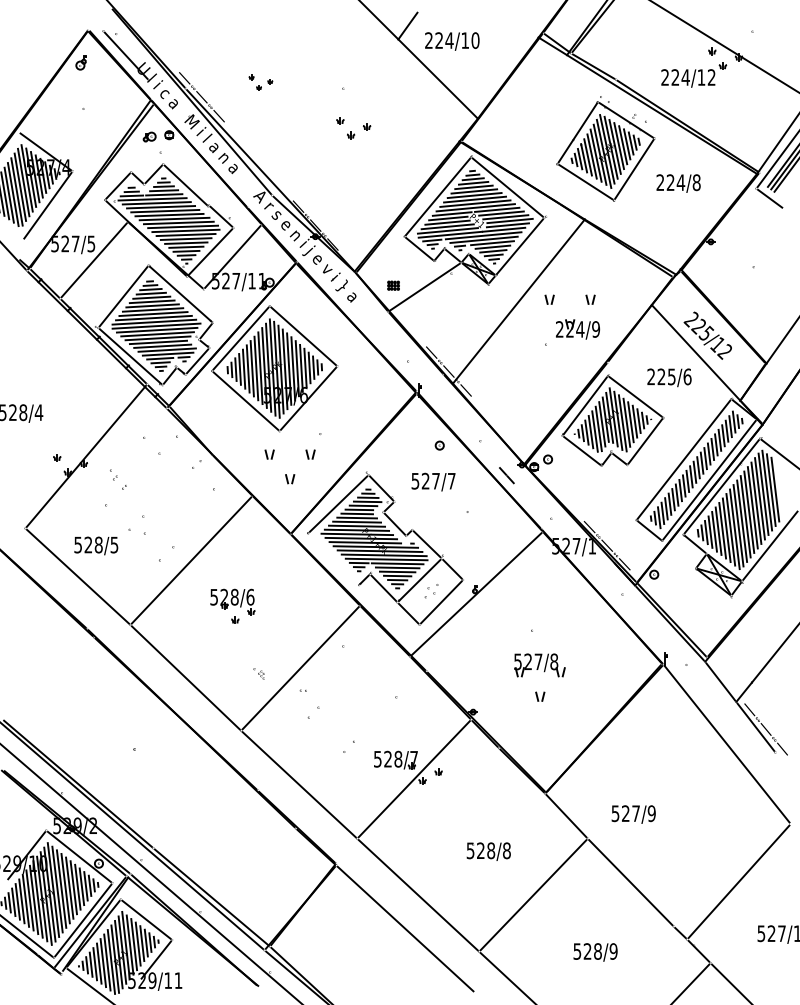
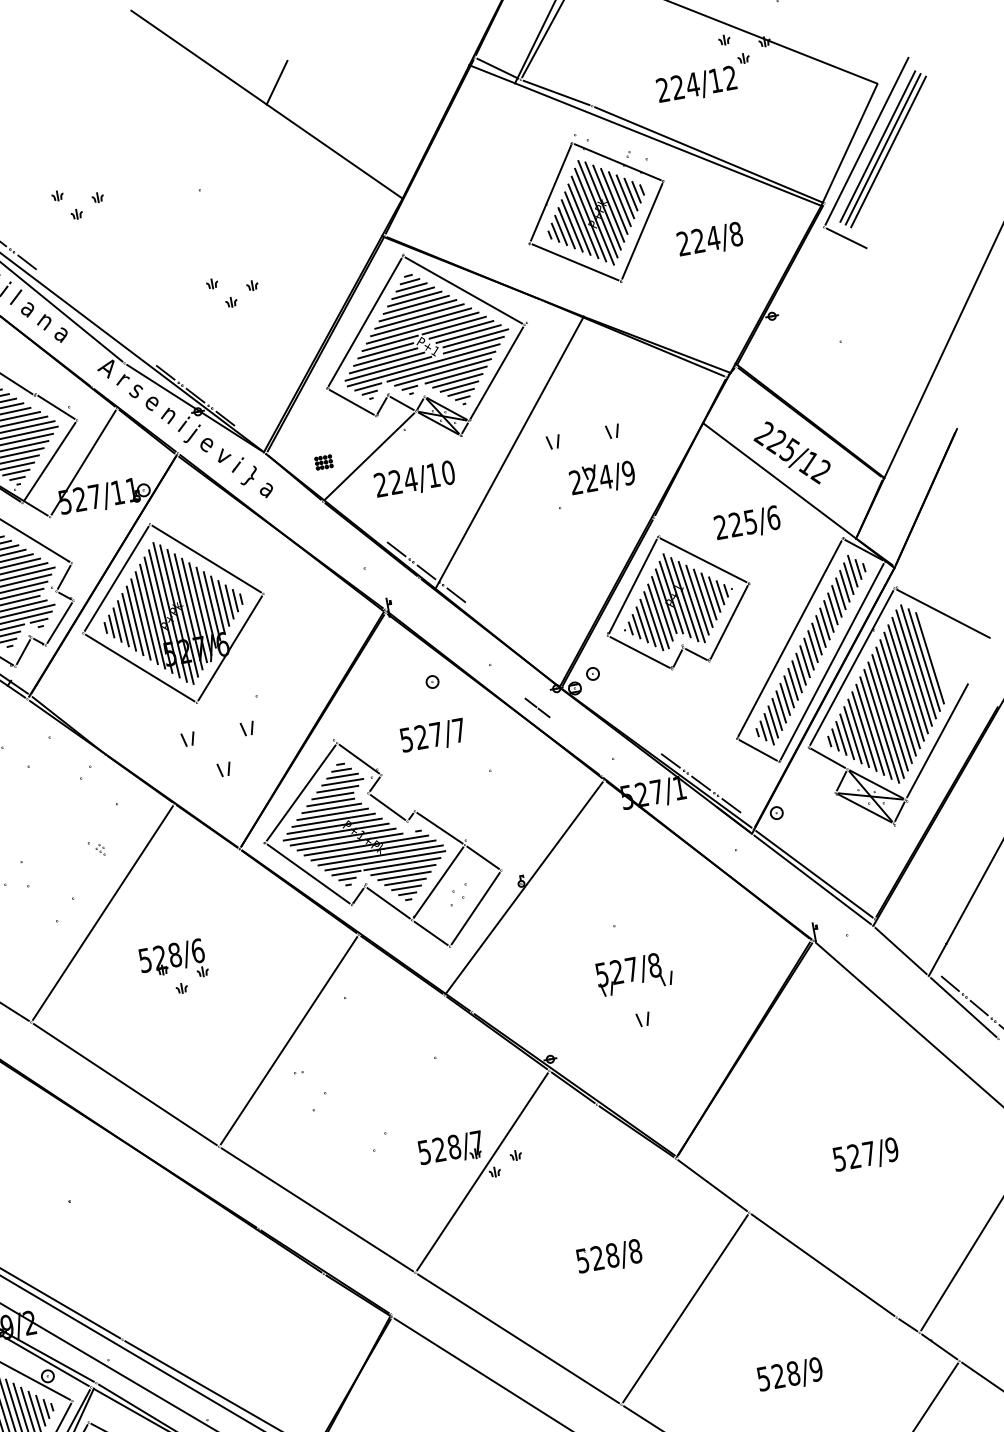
text: (452, 41) -> (415, 480), moved
part: (260, 82) -> (78, 202), size x1.43
part: (353, 128) -> (233, 291), moved
line: (333, 558) -> (308, 873), added
part: (258, 673) -> (95, 848), moved
text: (633, 814) -> (865, 1155), moved

